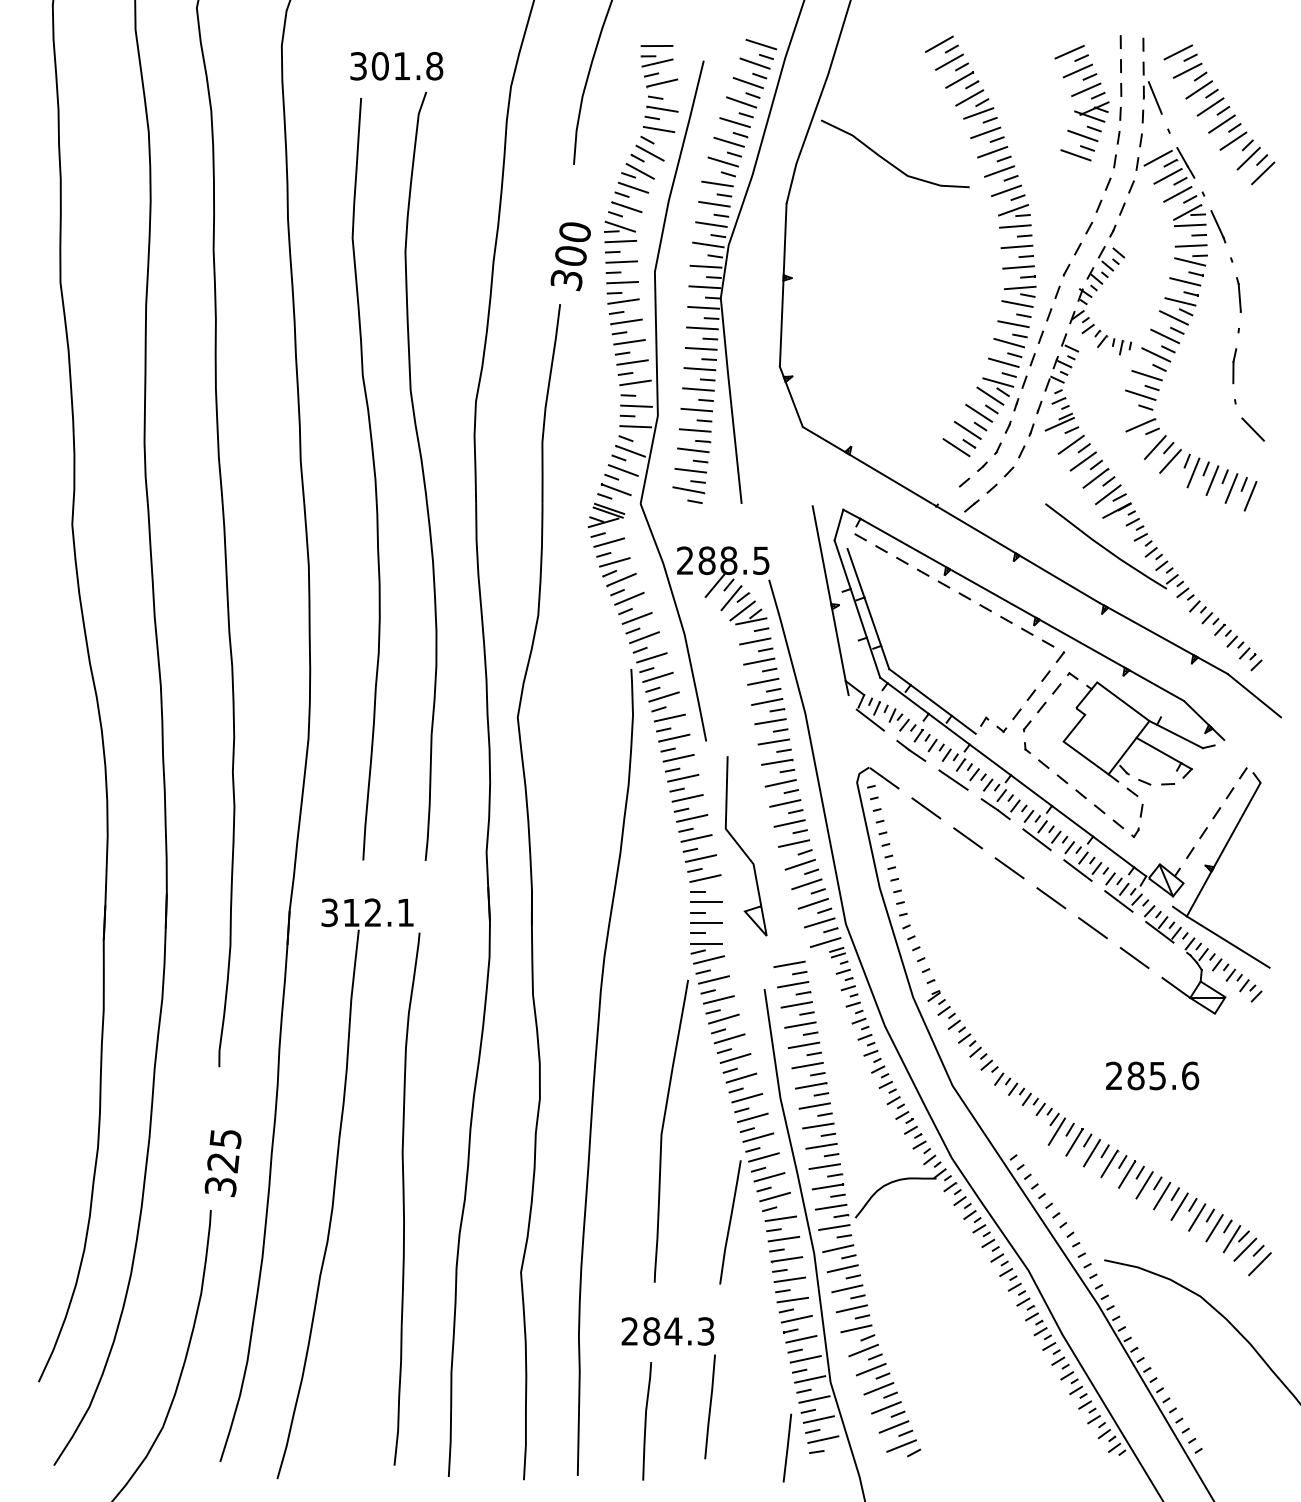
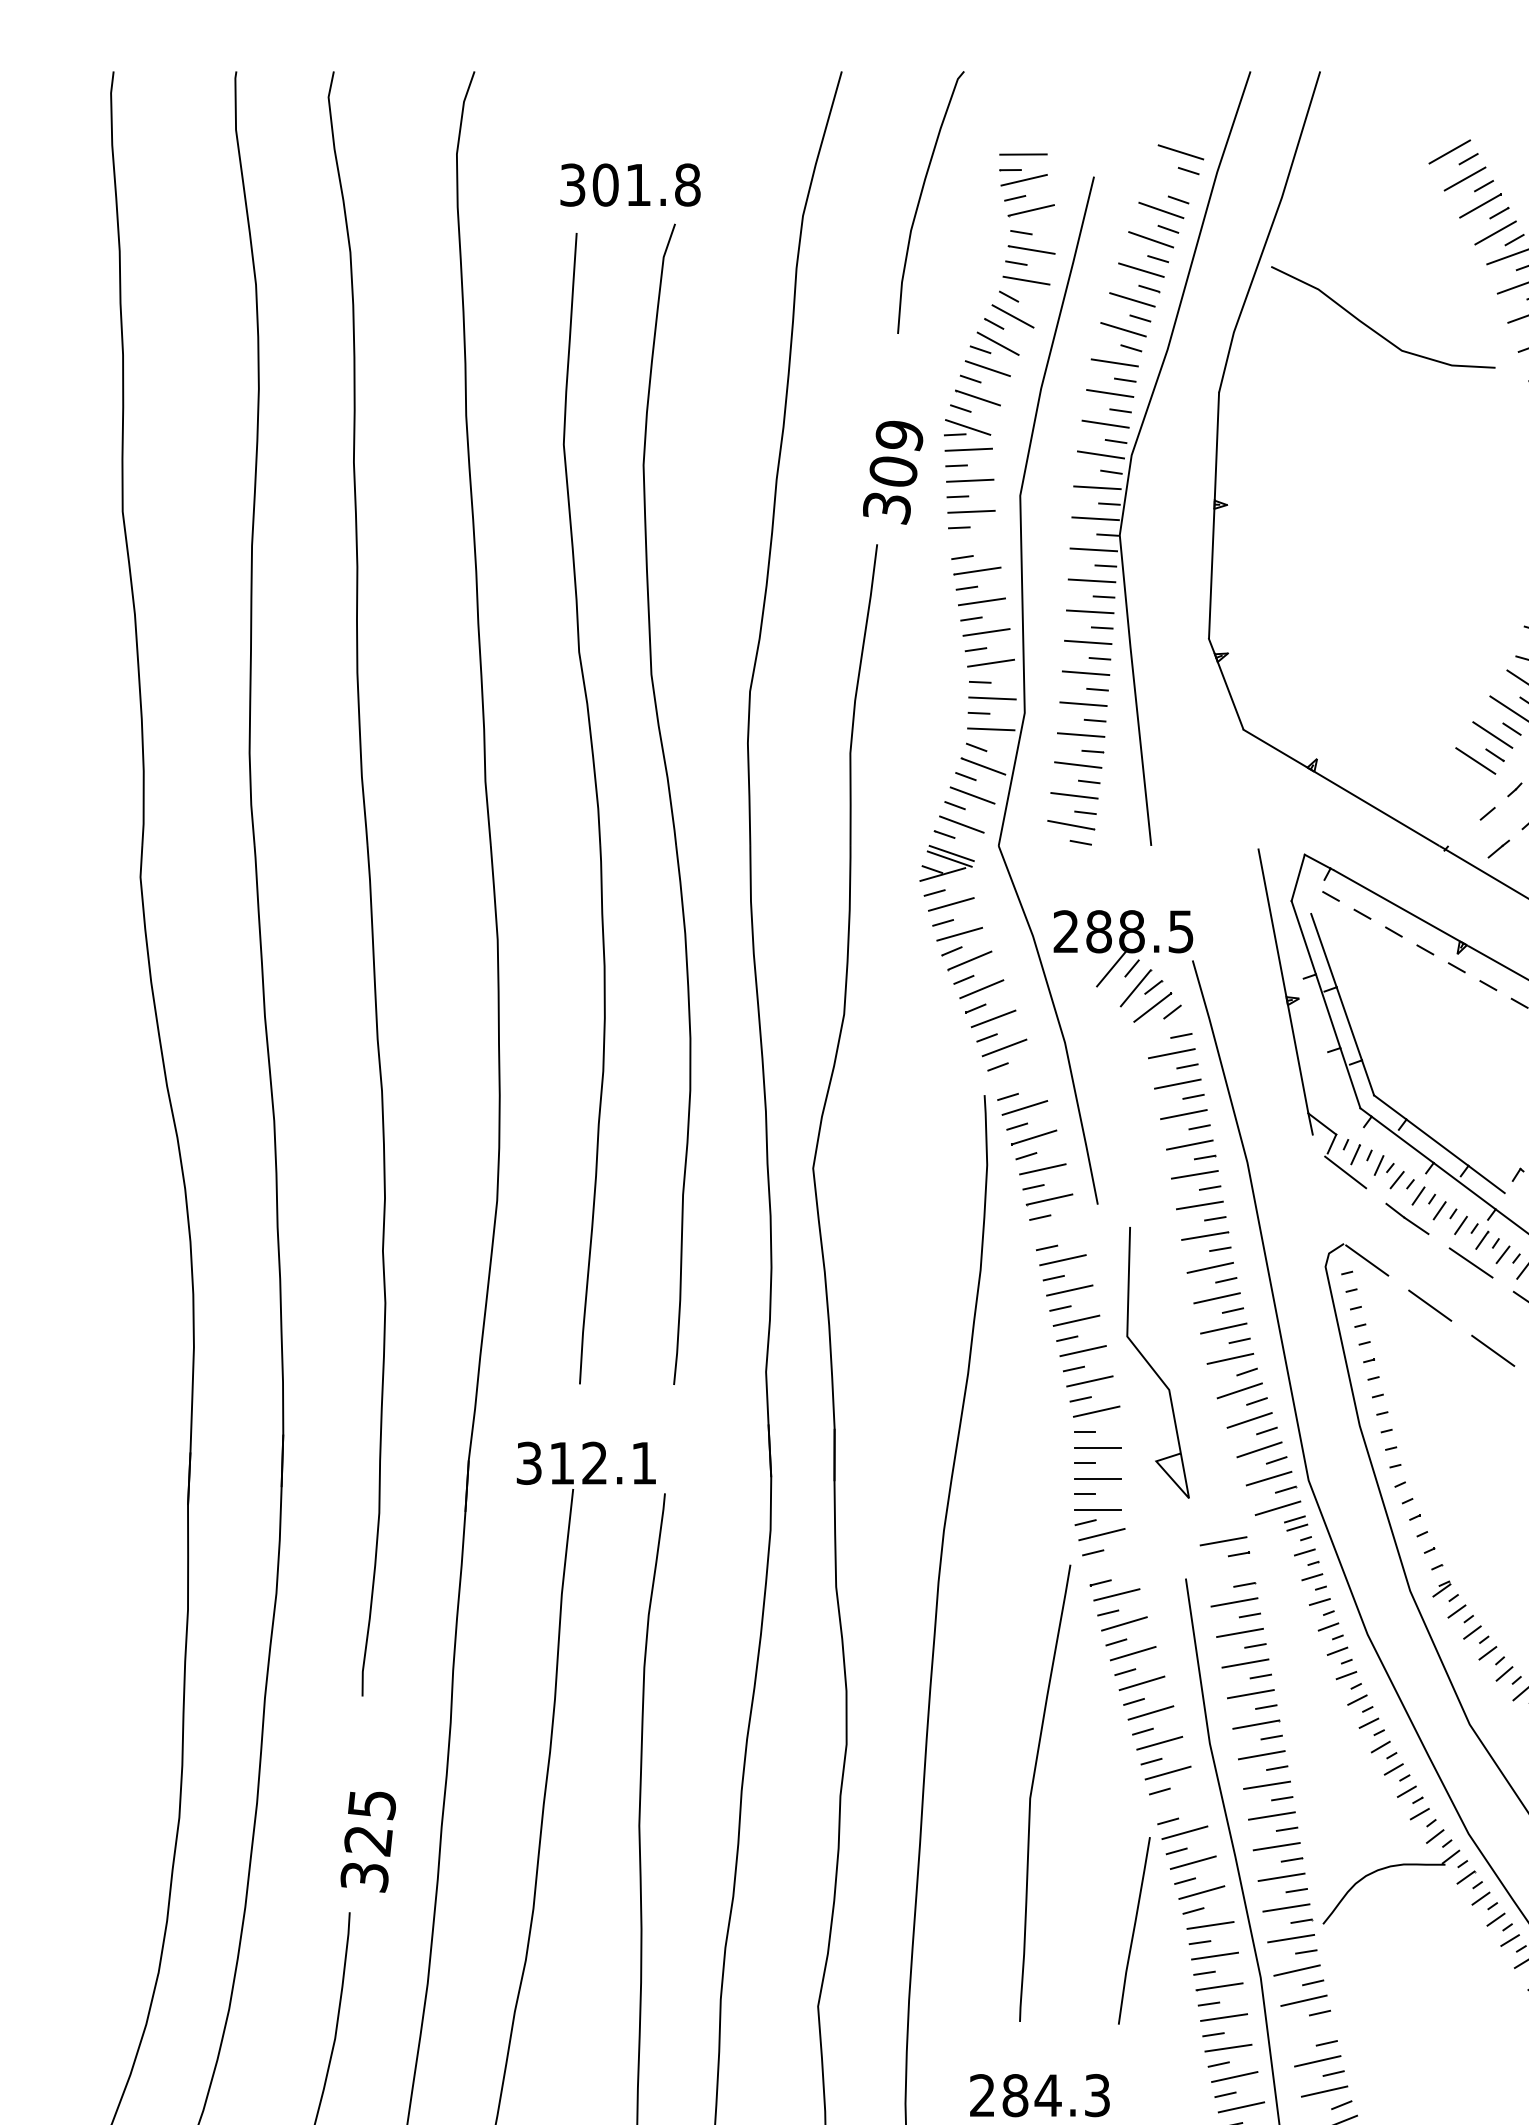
line: (754, 63) -> (1170, 180), removed
text: (574, 232) -> (898, 436), 300 -> 309
line: (623, 301) -> (972, 540), removed
line: (751, 621) -> (1166, 1023), removed
line: (651, 657) -> (1015, 1077), removed
line: (678, 757) -> (1055, 1228), removed
line: (713, 979) -> (1108, 1564), removed
line: (793, 984) -> (1229, 1571), removed
line: (758, 1137) -> (1176, 1802), removed
line: (847, 1288) -> (1311, 2030), removed

